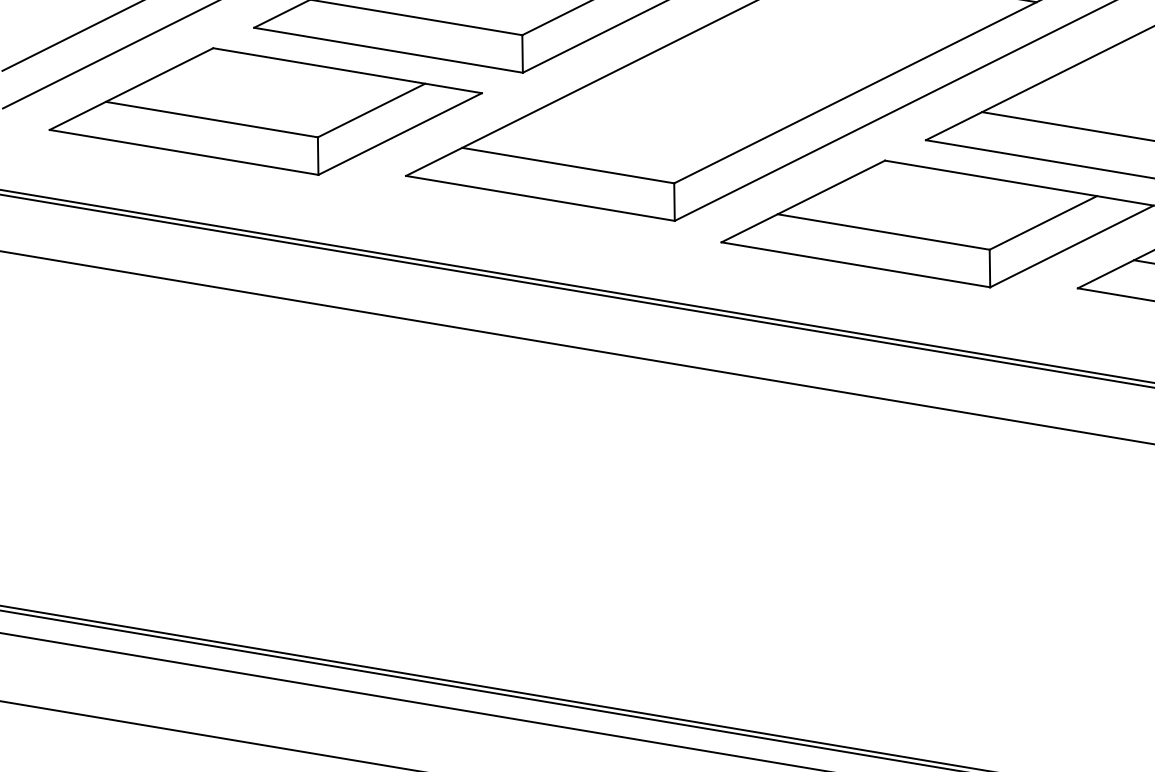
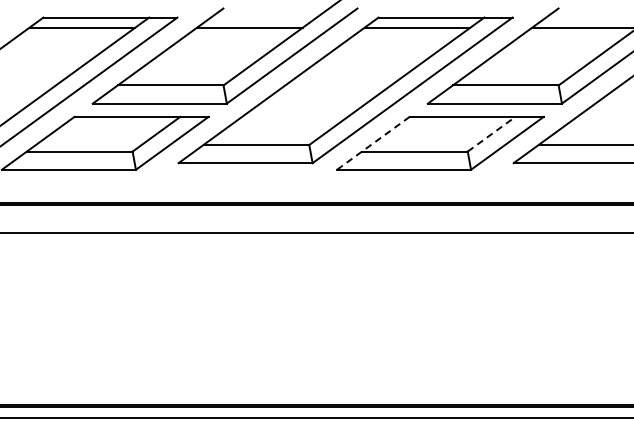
line: (803, 201) -> (373, 143), solid -> dashed
line: (1043, 223) -> (491, 134), solid -> dashed

